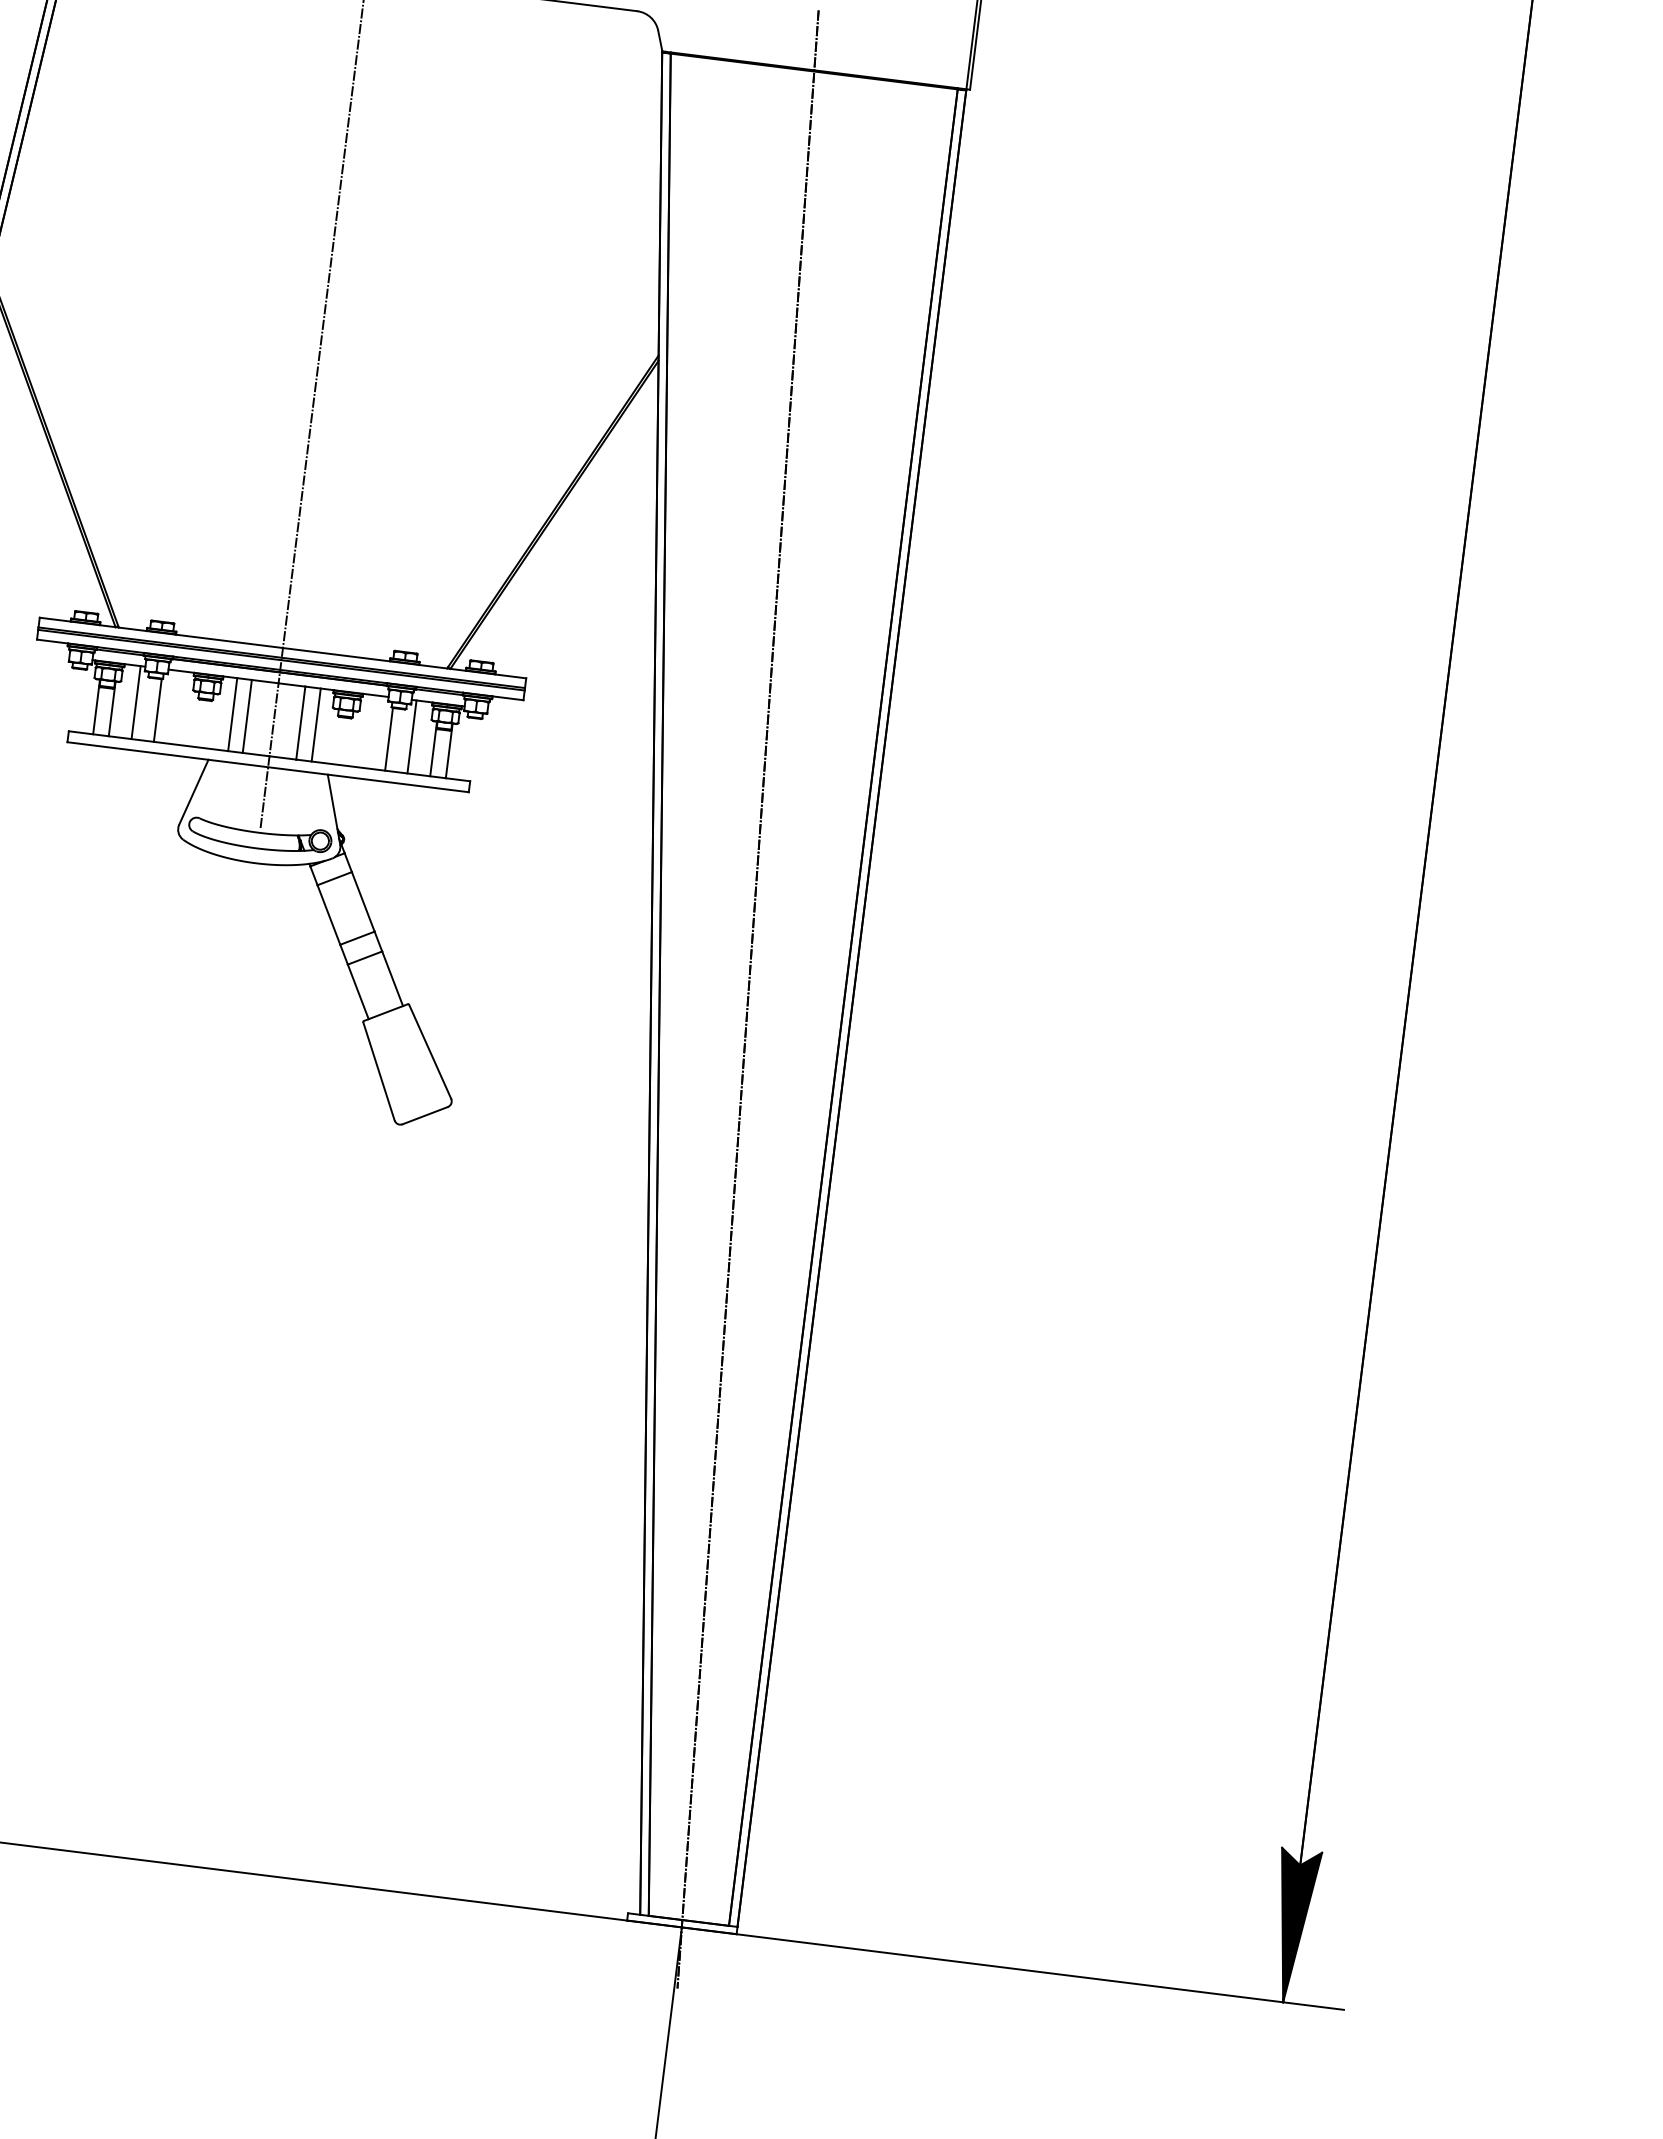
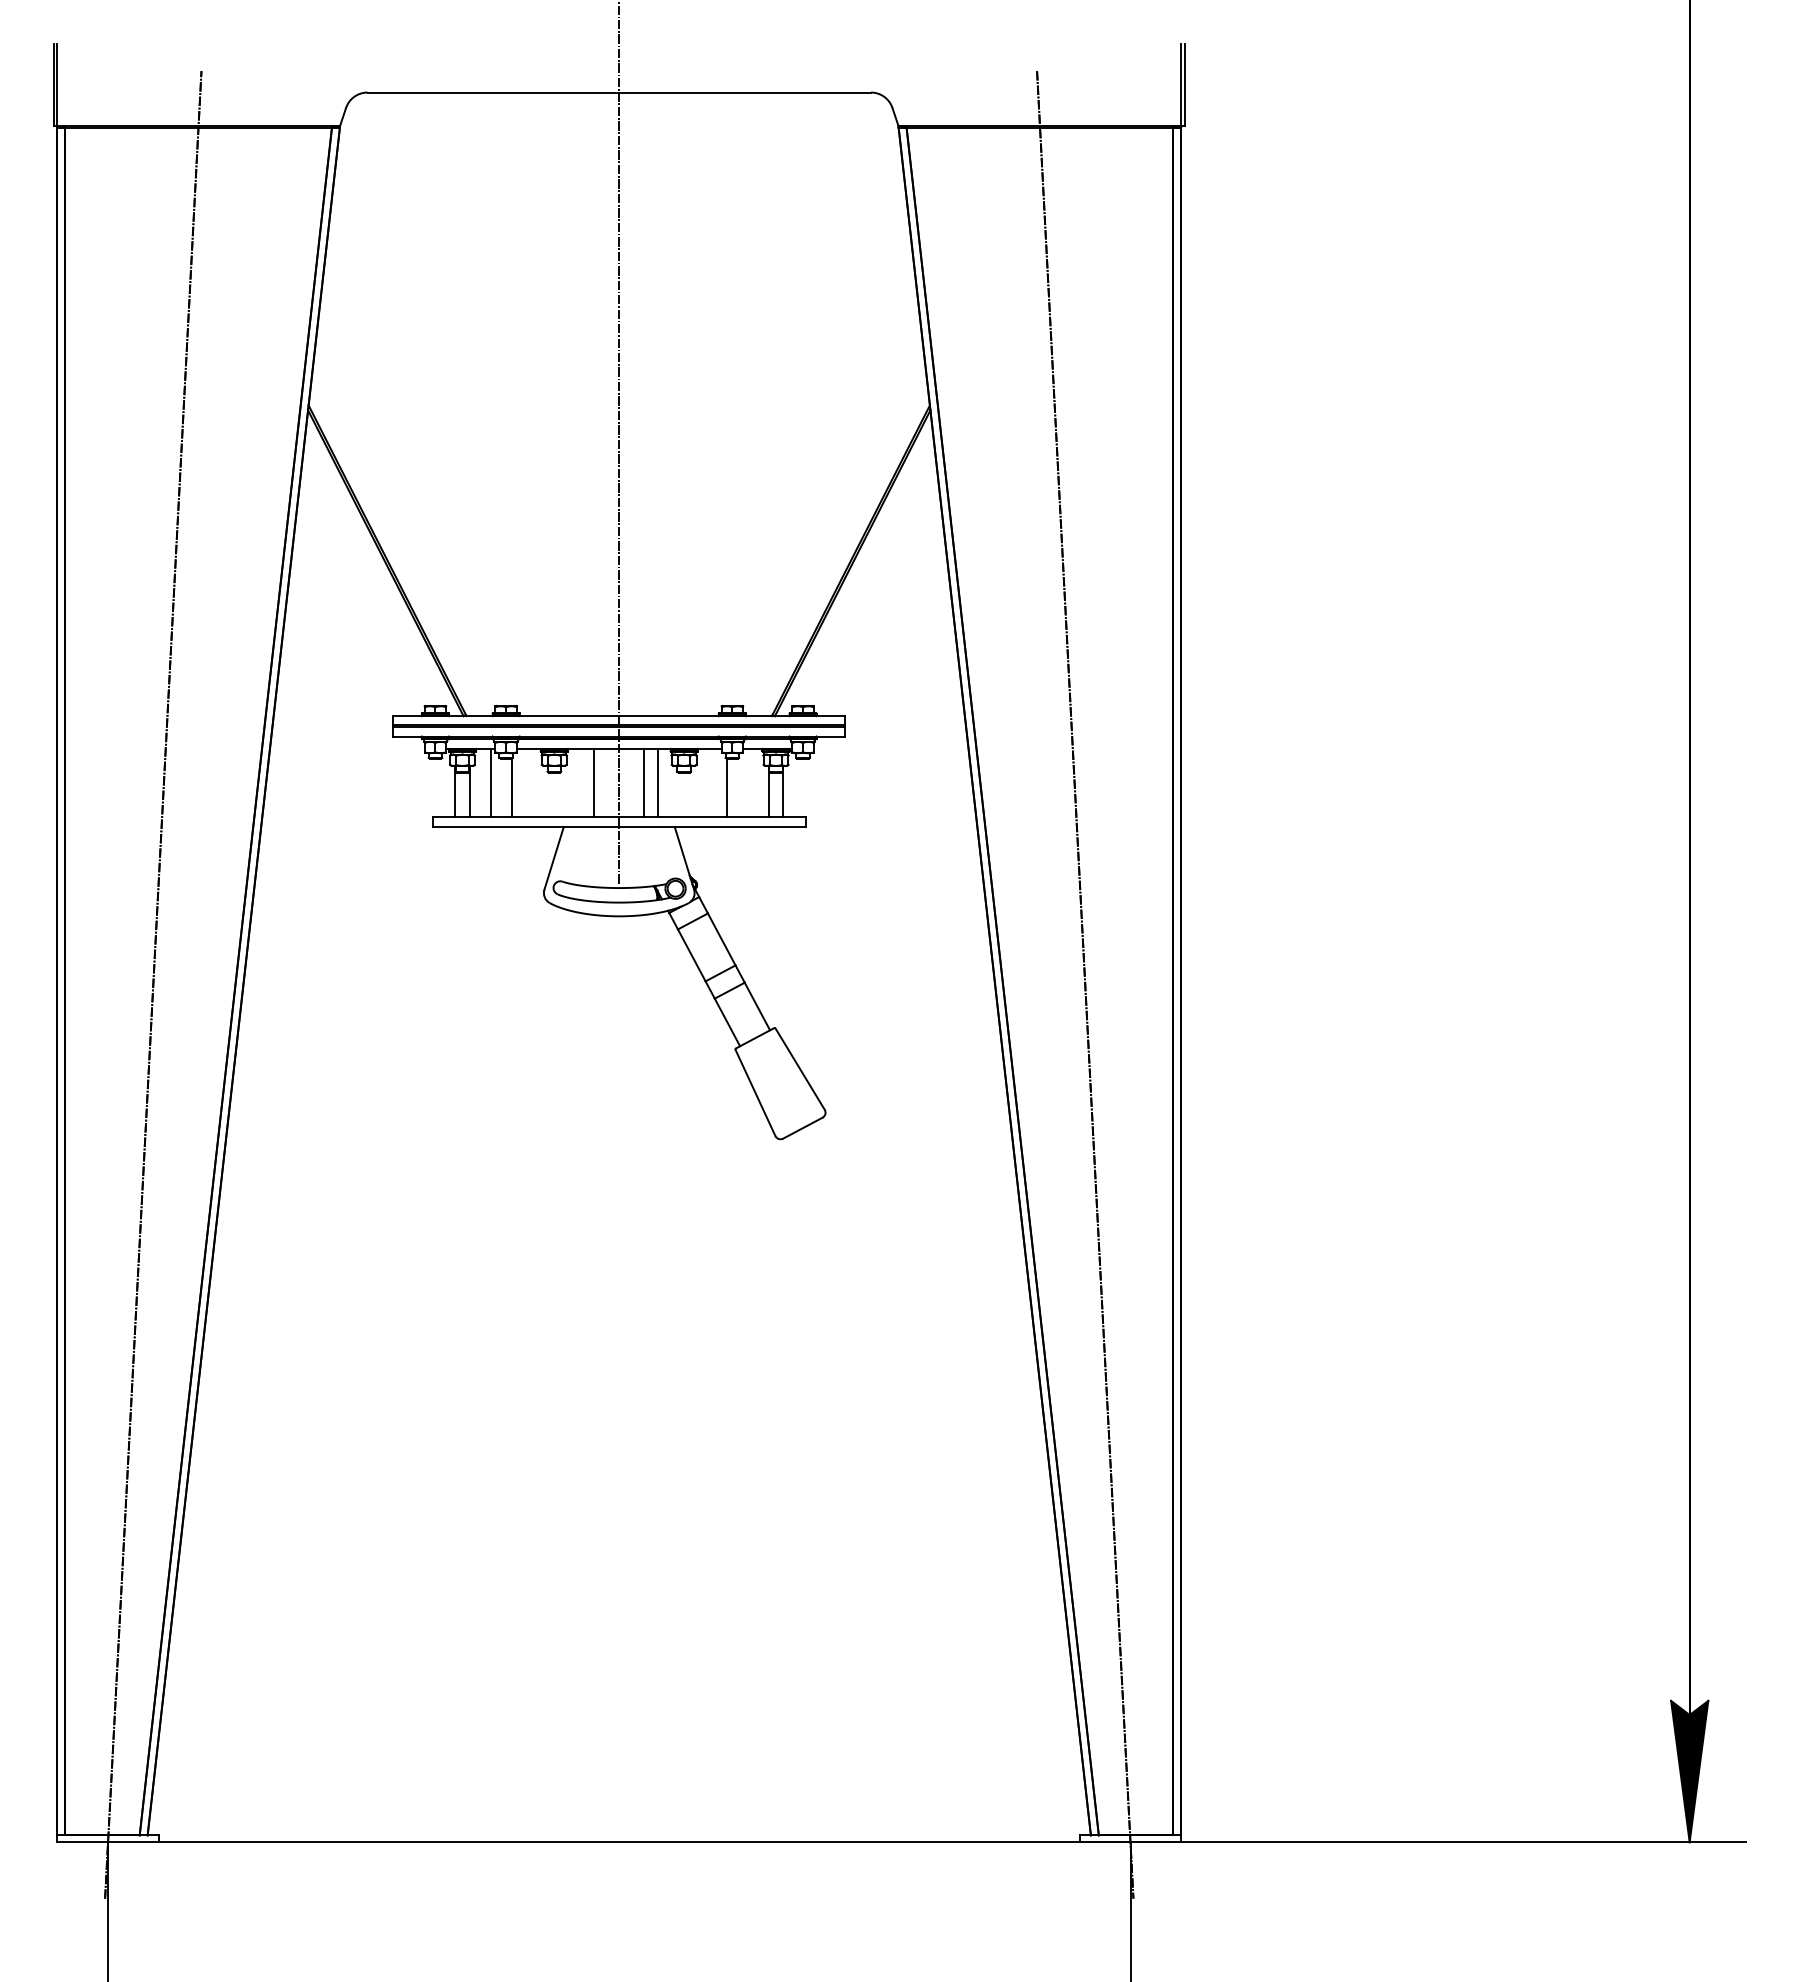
line: (232, 714) -> (580, 782), removed
line: (411, 736) -> (747, 782), removed

